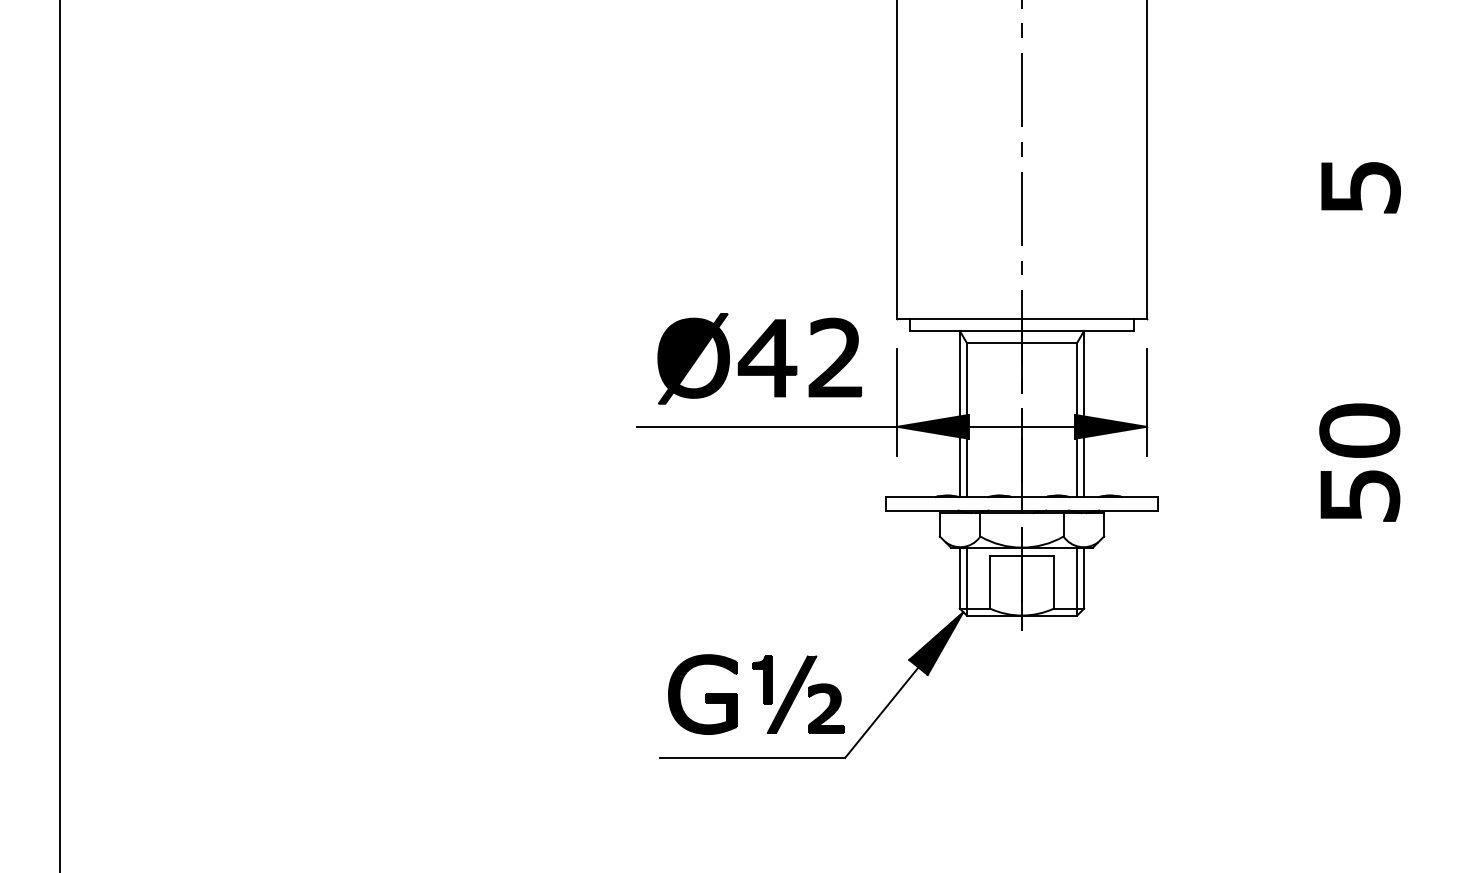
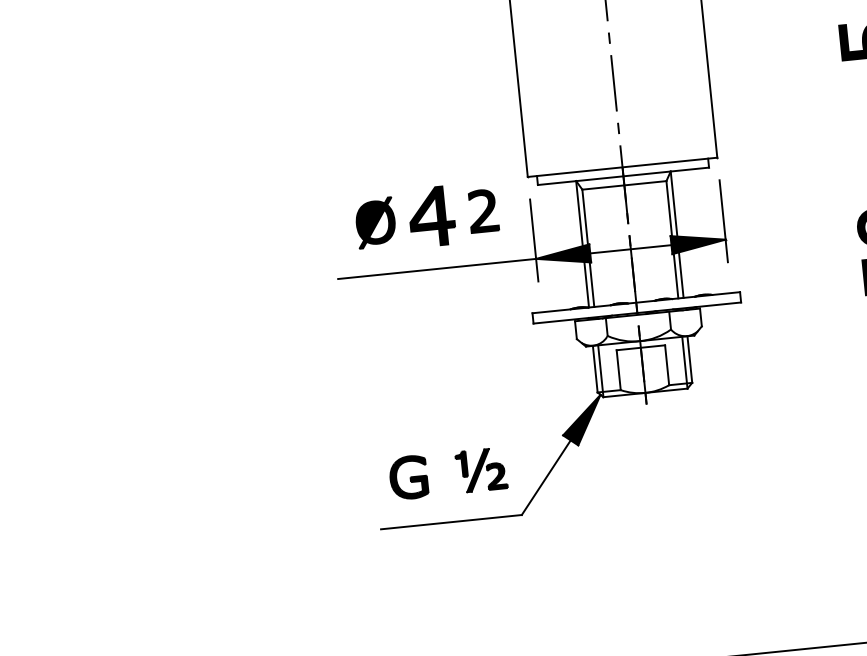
part: (834, 357) -> (482, 211), size x0.7
part: (693, 358) -> (375, 222), size x0.7
part: (702, 694) -> (408, 477), size x0.7
part: (798, 694) -> (481, 470), size x0.7

